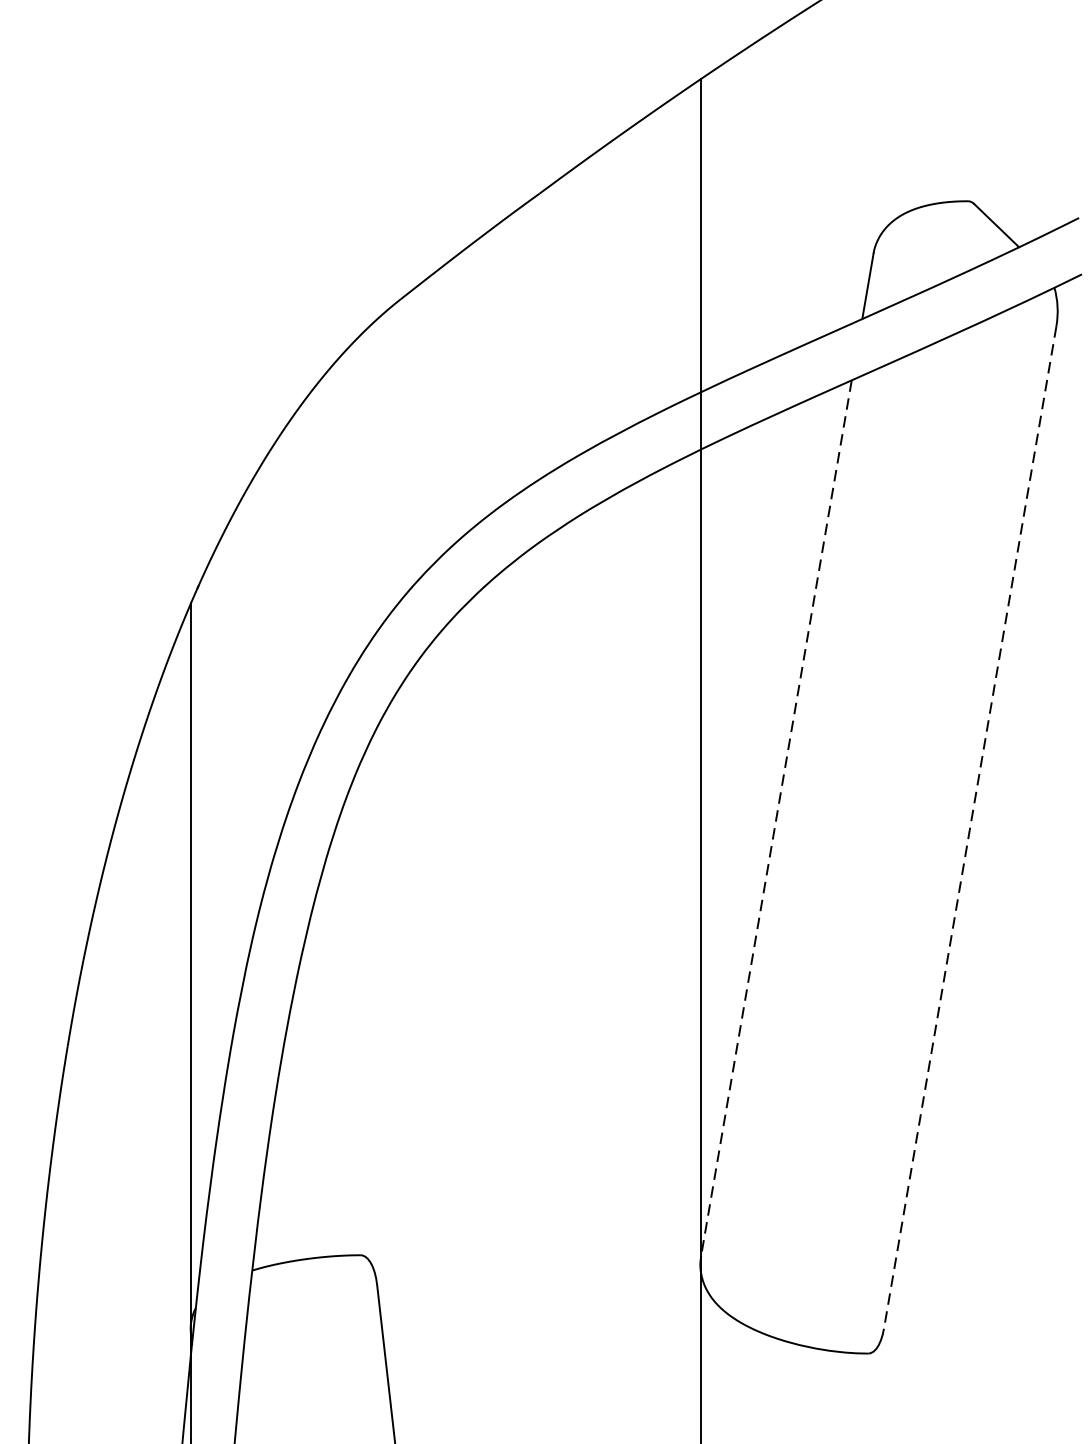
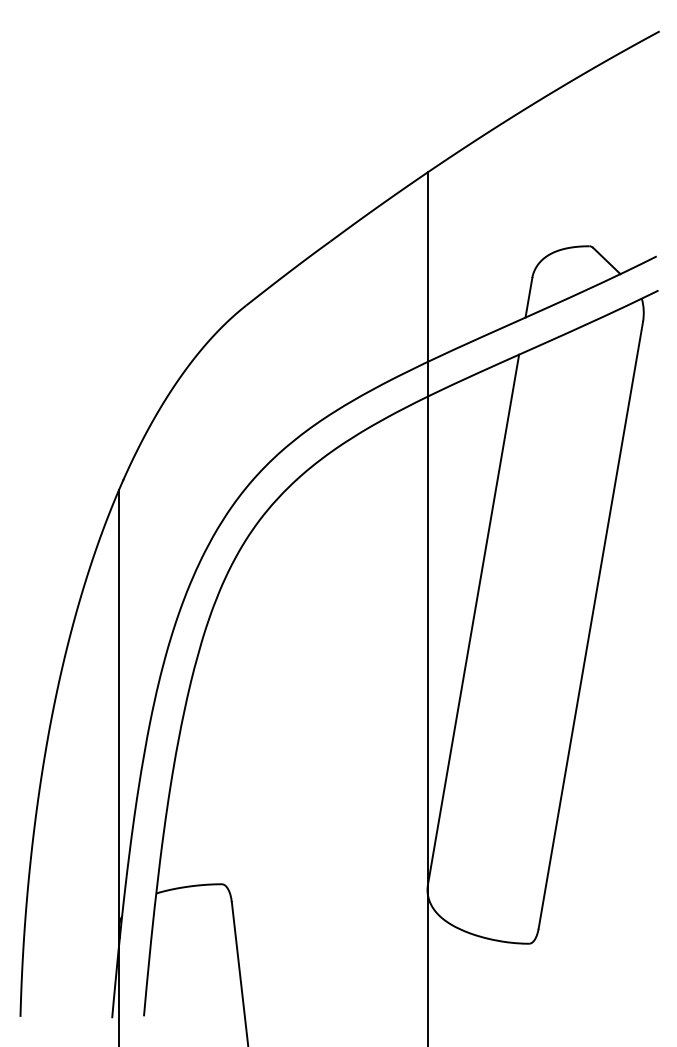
line: (776, 817) -> (473, 619), dashed -> solid
line: (969, 827) -> (590, 625), dashed -> solid

